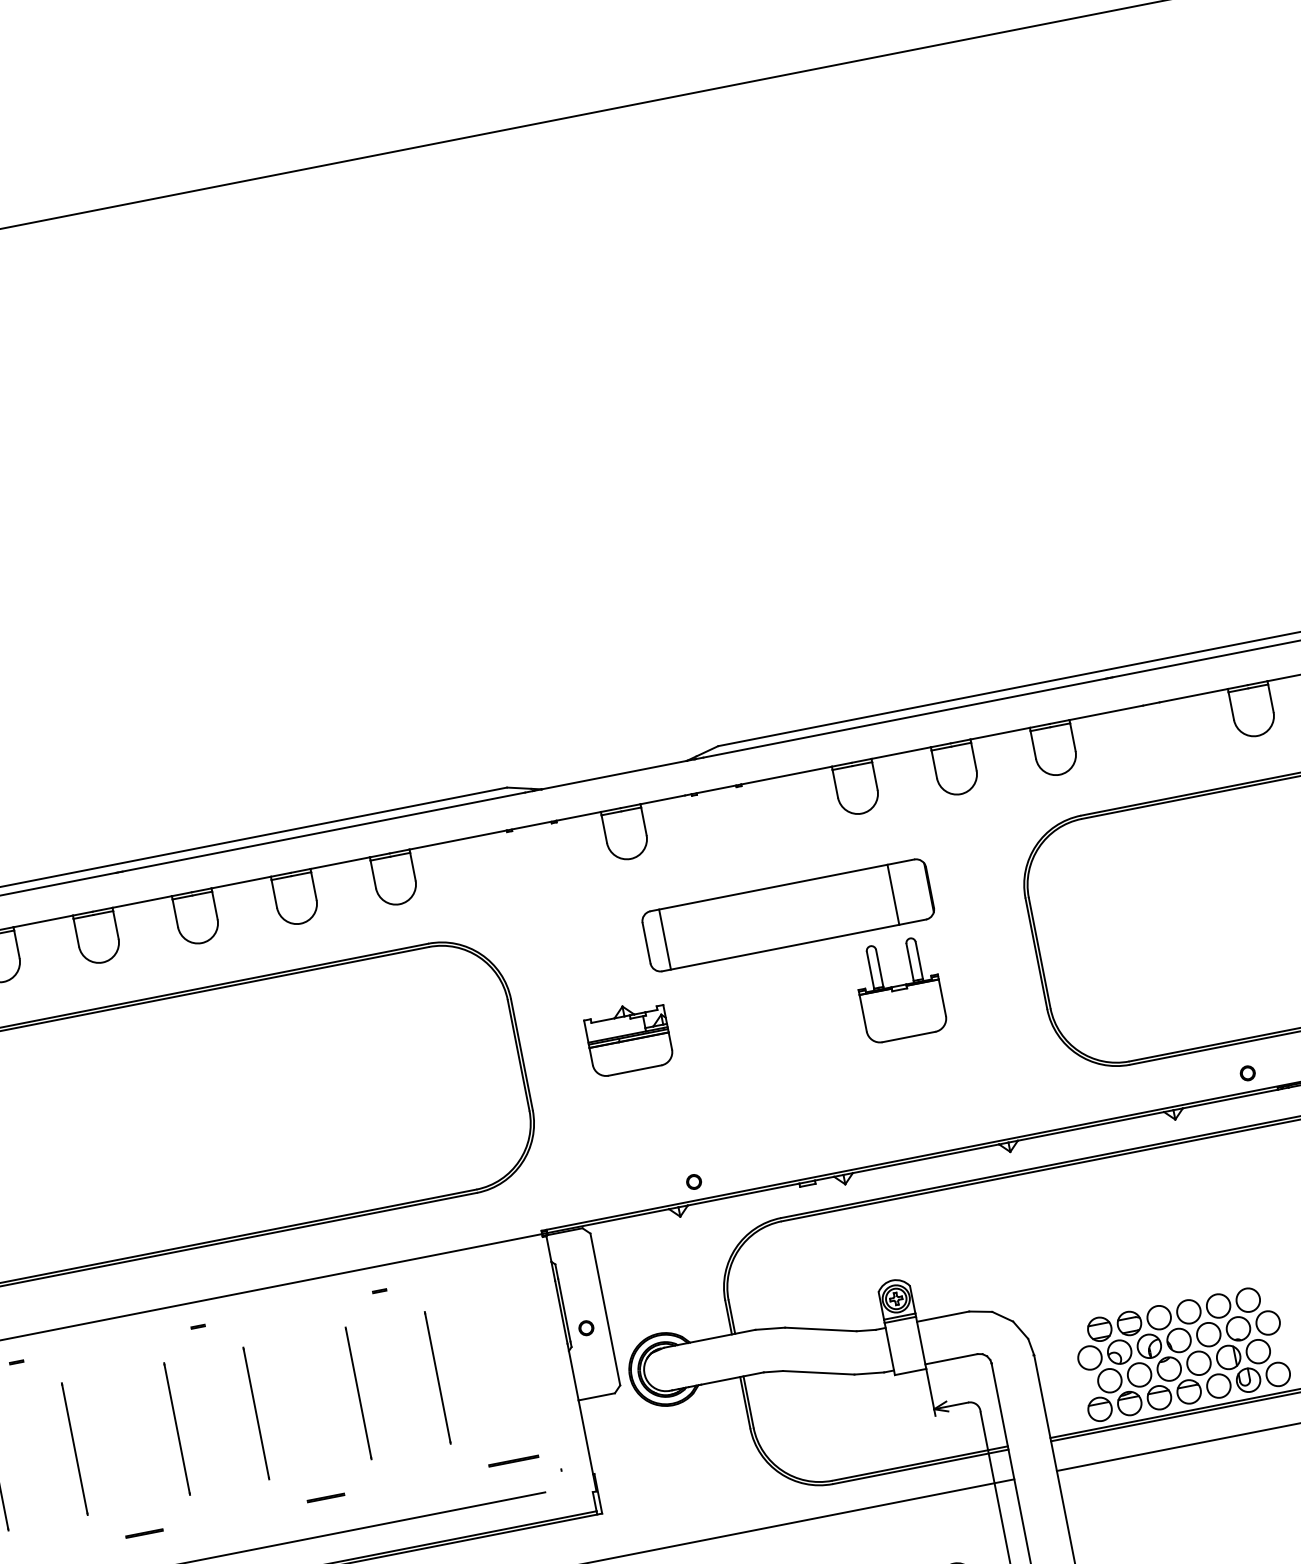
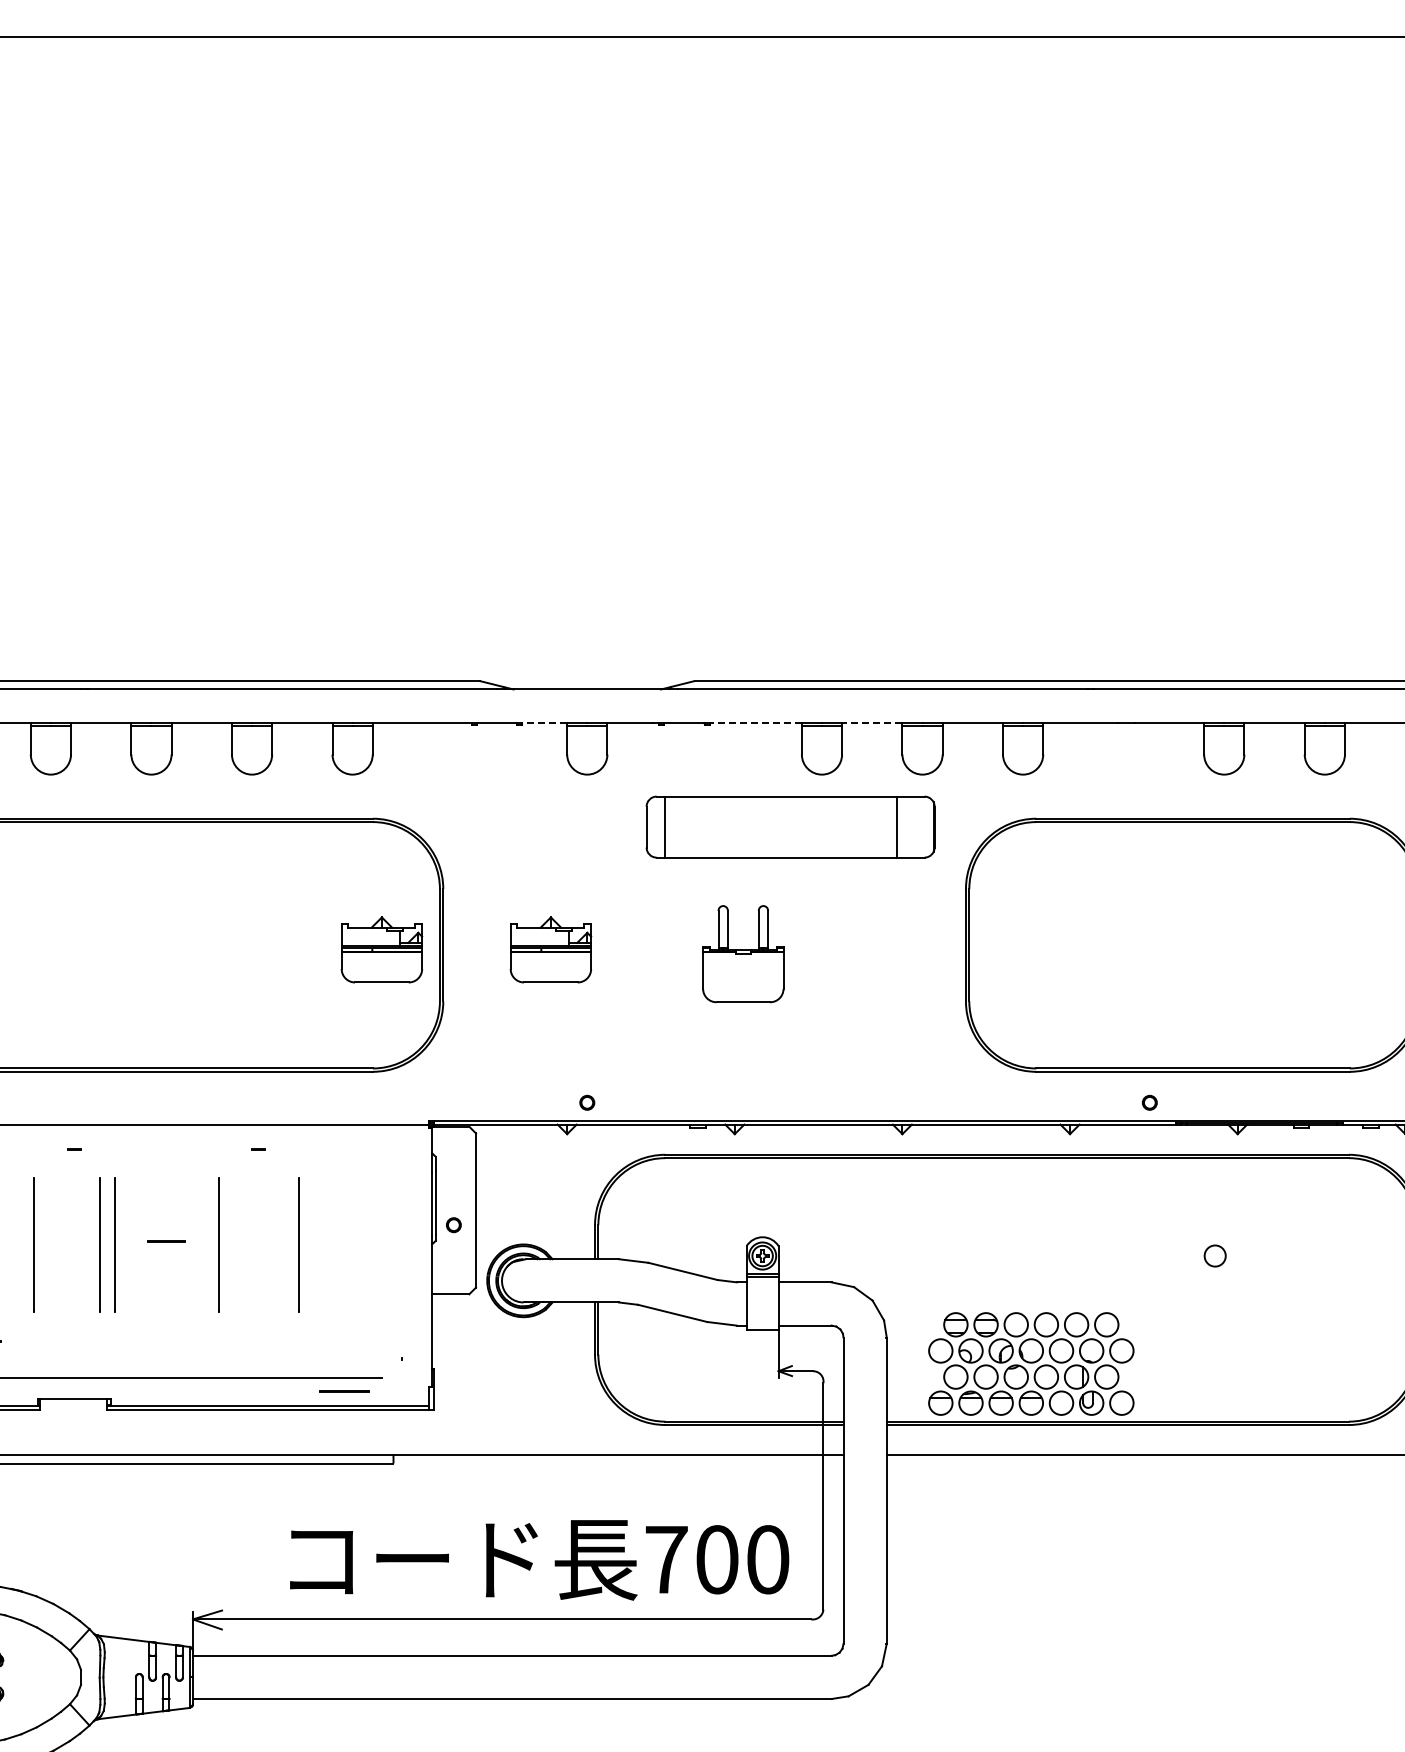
line: (900, 753) -> (871, 723), solid -> dashed
line: (786, 776) -> (755, 723), solid -> dashed
line: (578, 816) -> (544, 723), solid -> dashed
part: (788, 914) -> (790, 826), moved
part: (899, 989) -> (743, 954), moved
part: (461, 1070) -> (381, 949), added
line: (241, 1415) -> (99, 1244), added
line: (513, 1461) -> (344, 1391), moved
line: (325, 1498) -> (166, 1241), moved

